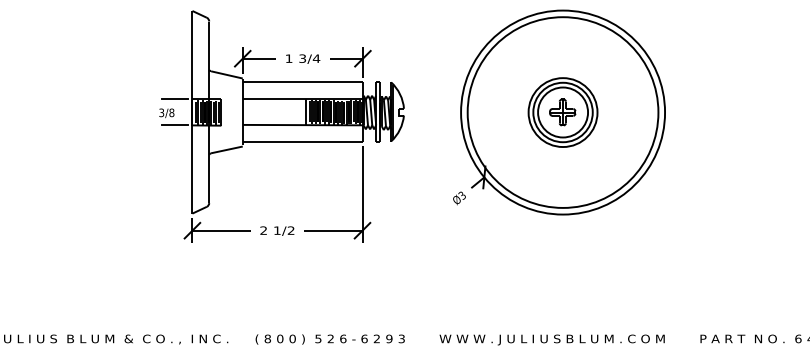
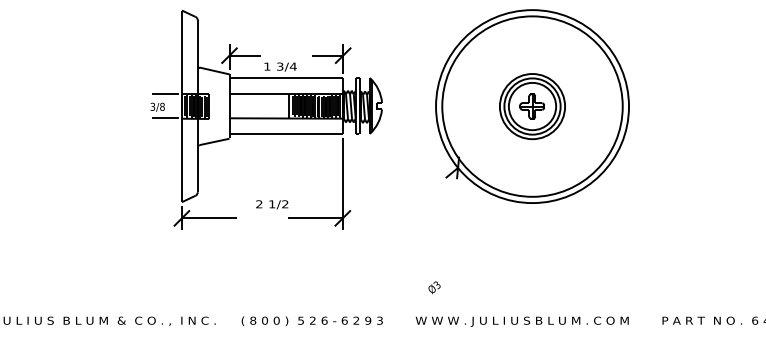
text: (302, 58) -> (280, 66), moved
text: (459, 198) -> (434, 287), moved
text: (277, 230) -> (272, 204), moved

